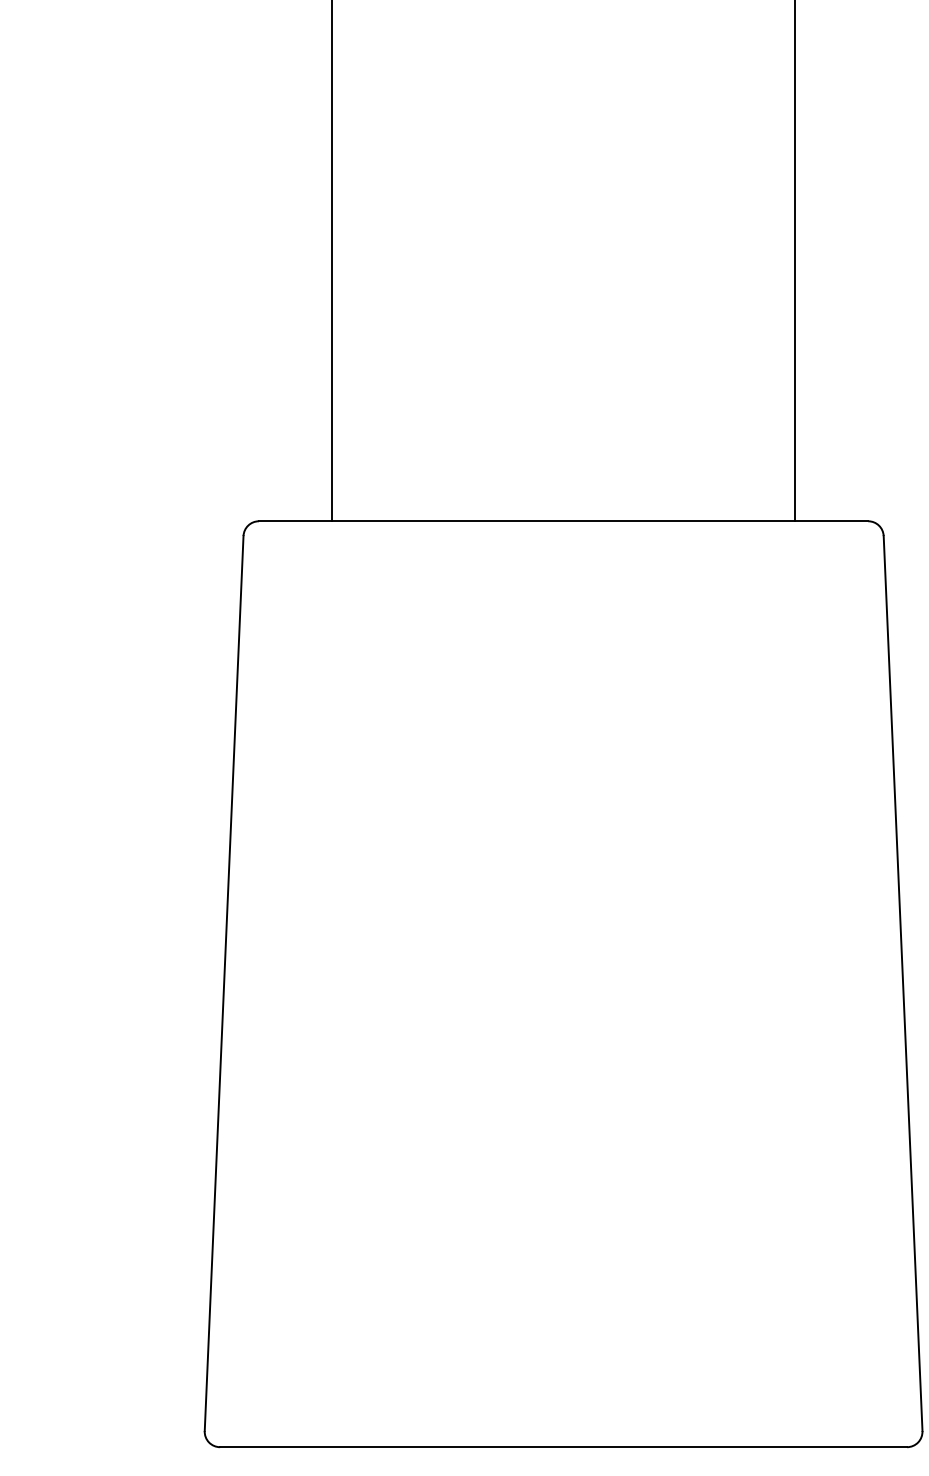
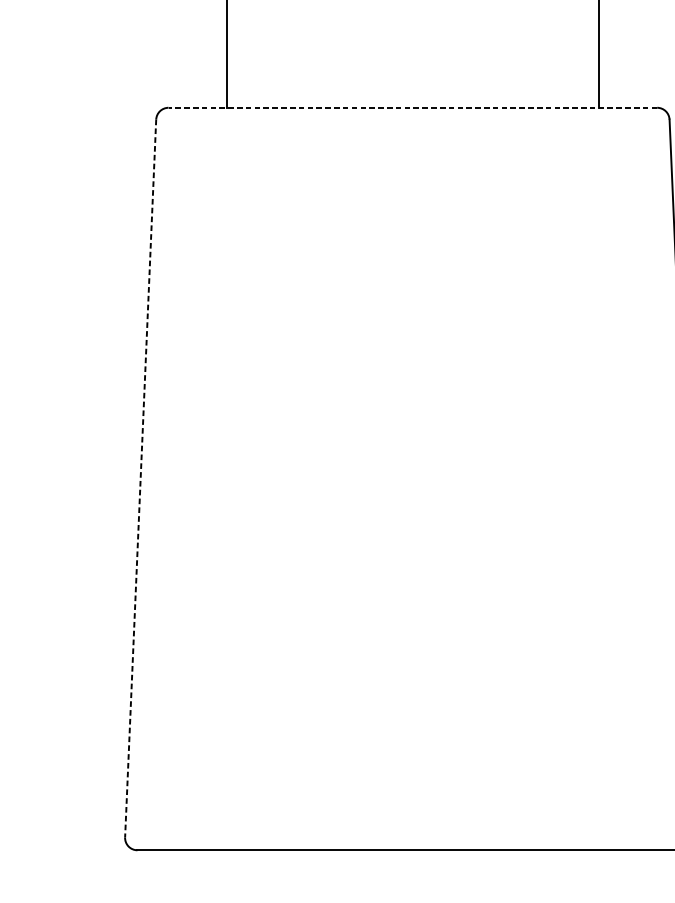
line: (563, 521) -> (412, 107), solid -> dashed
line: (224, 983) -> (140, 478), solid -> dashed

